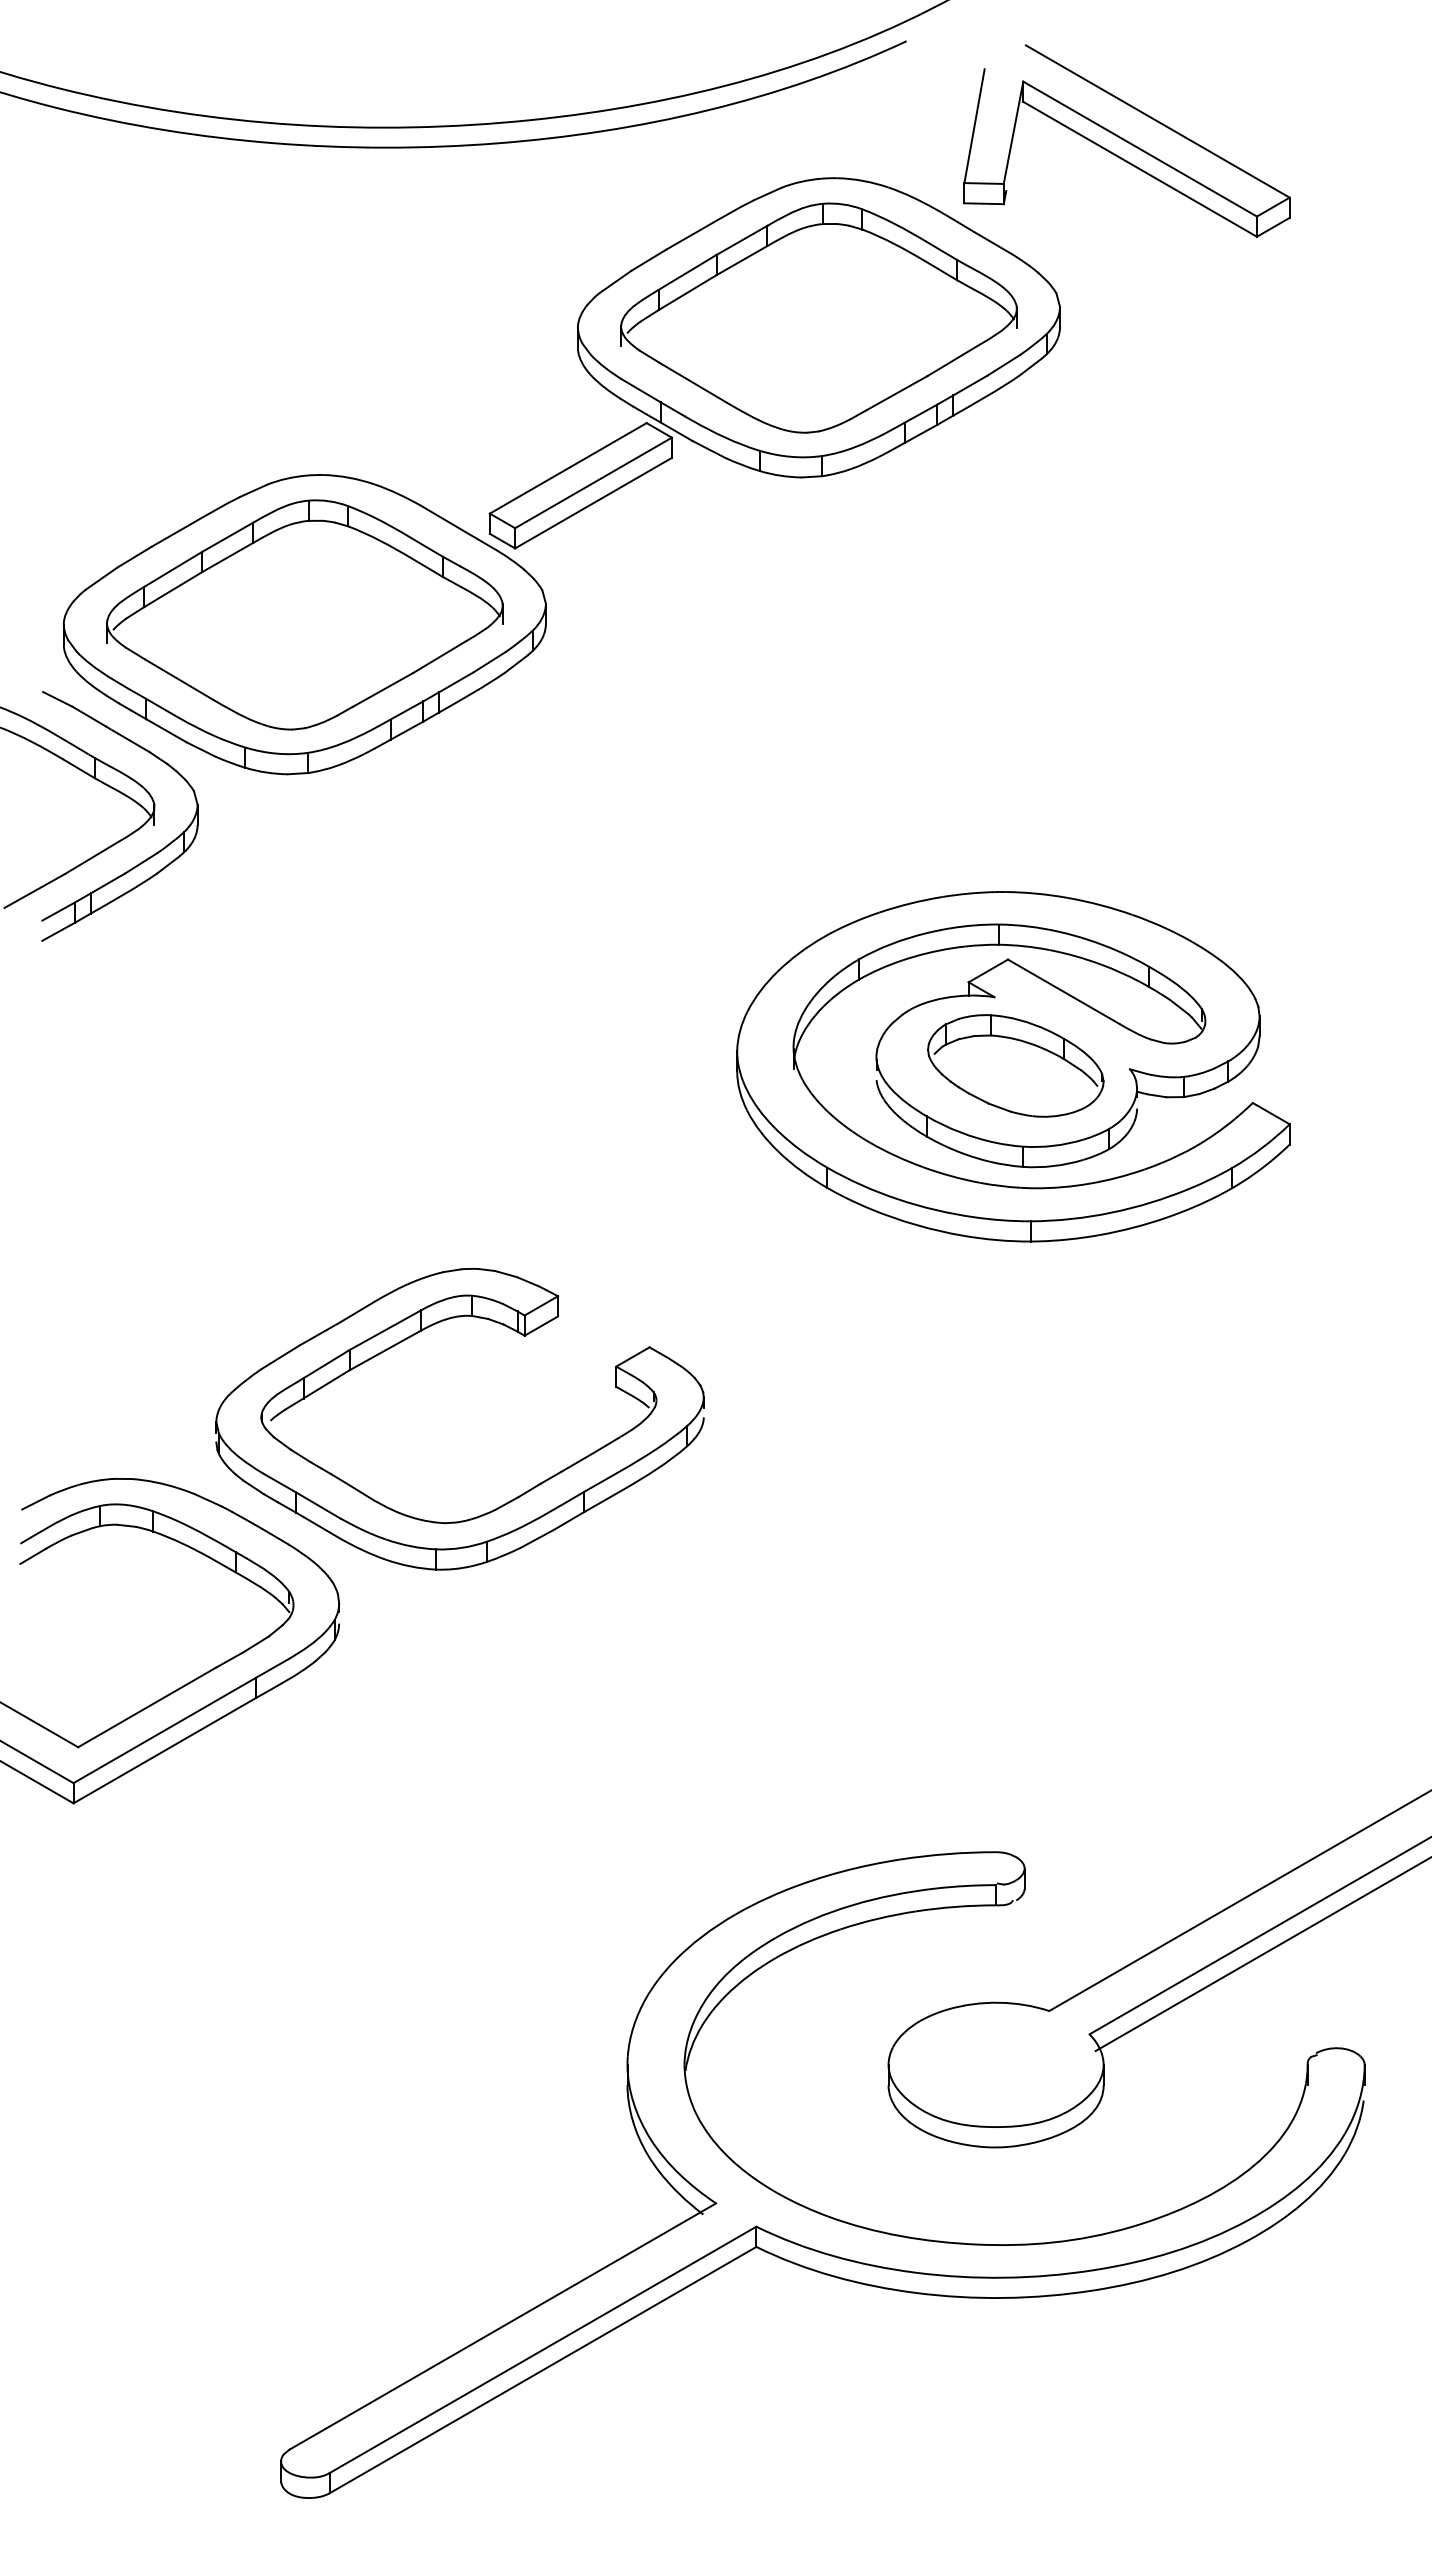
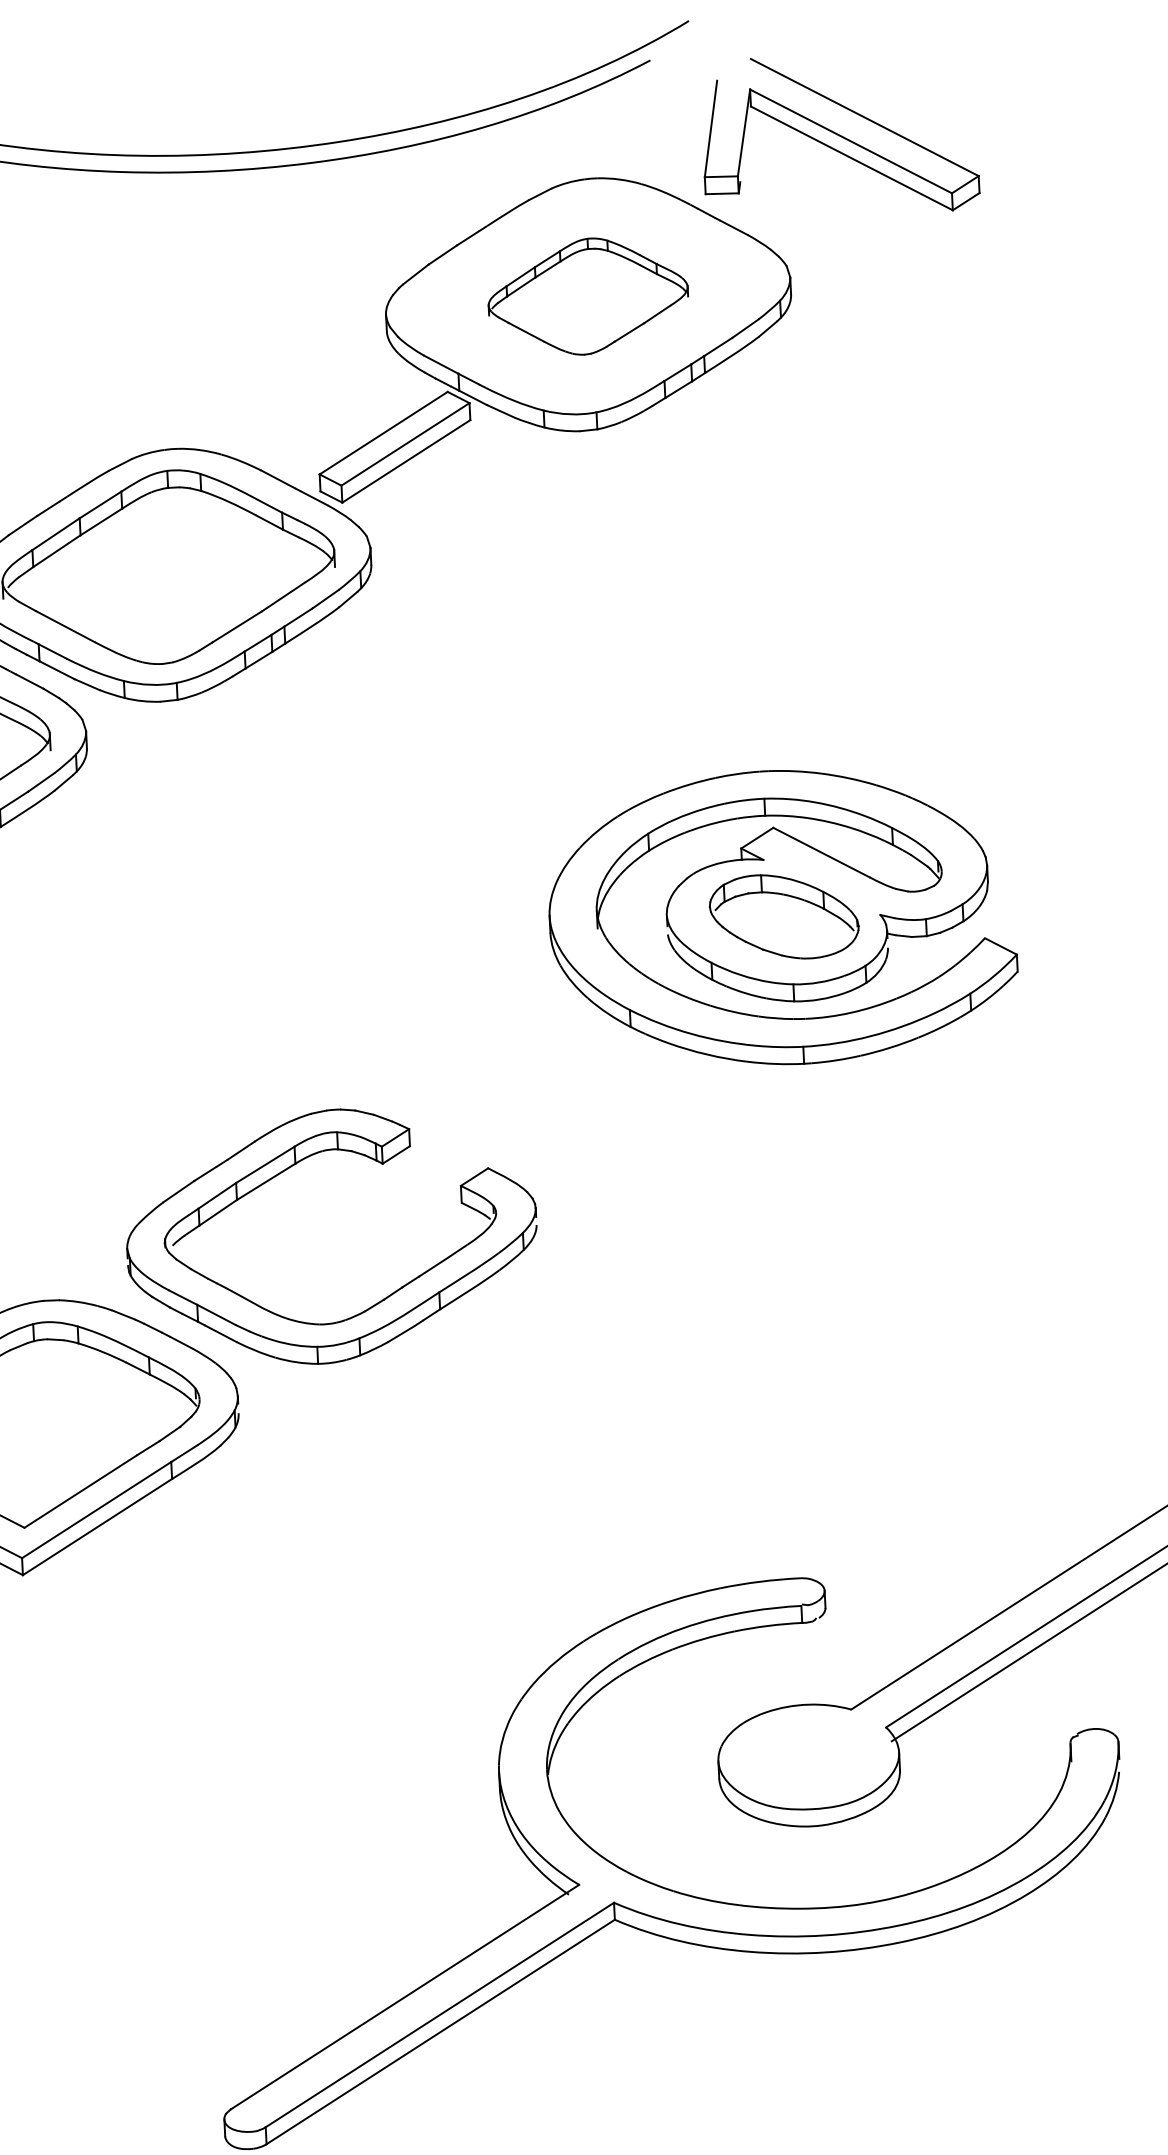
part: (818, 317) -> (587, 296), size x0.6

